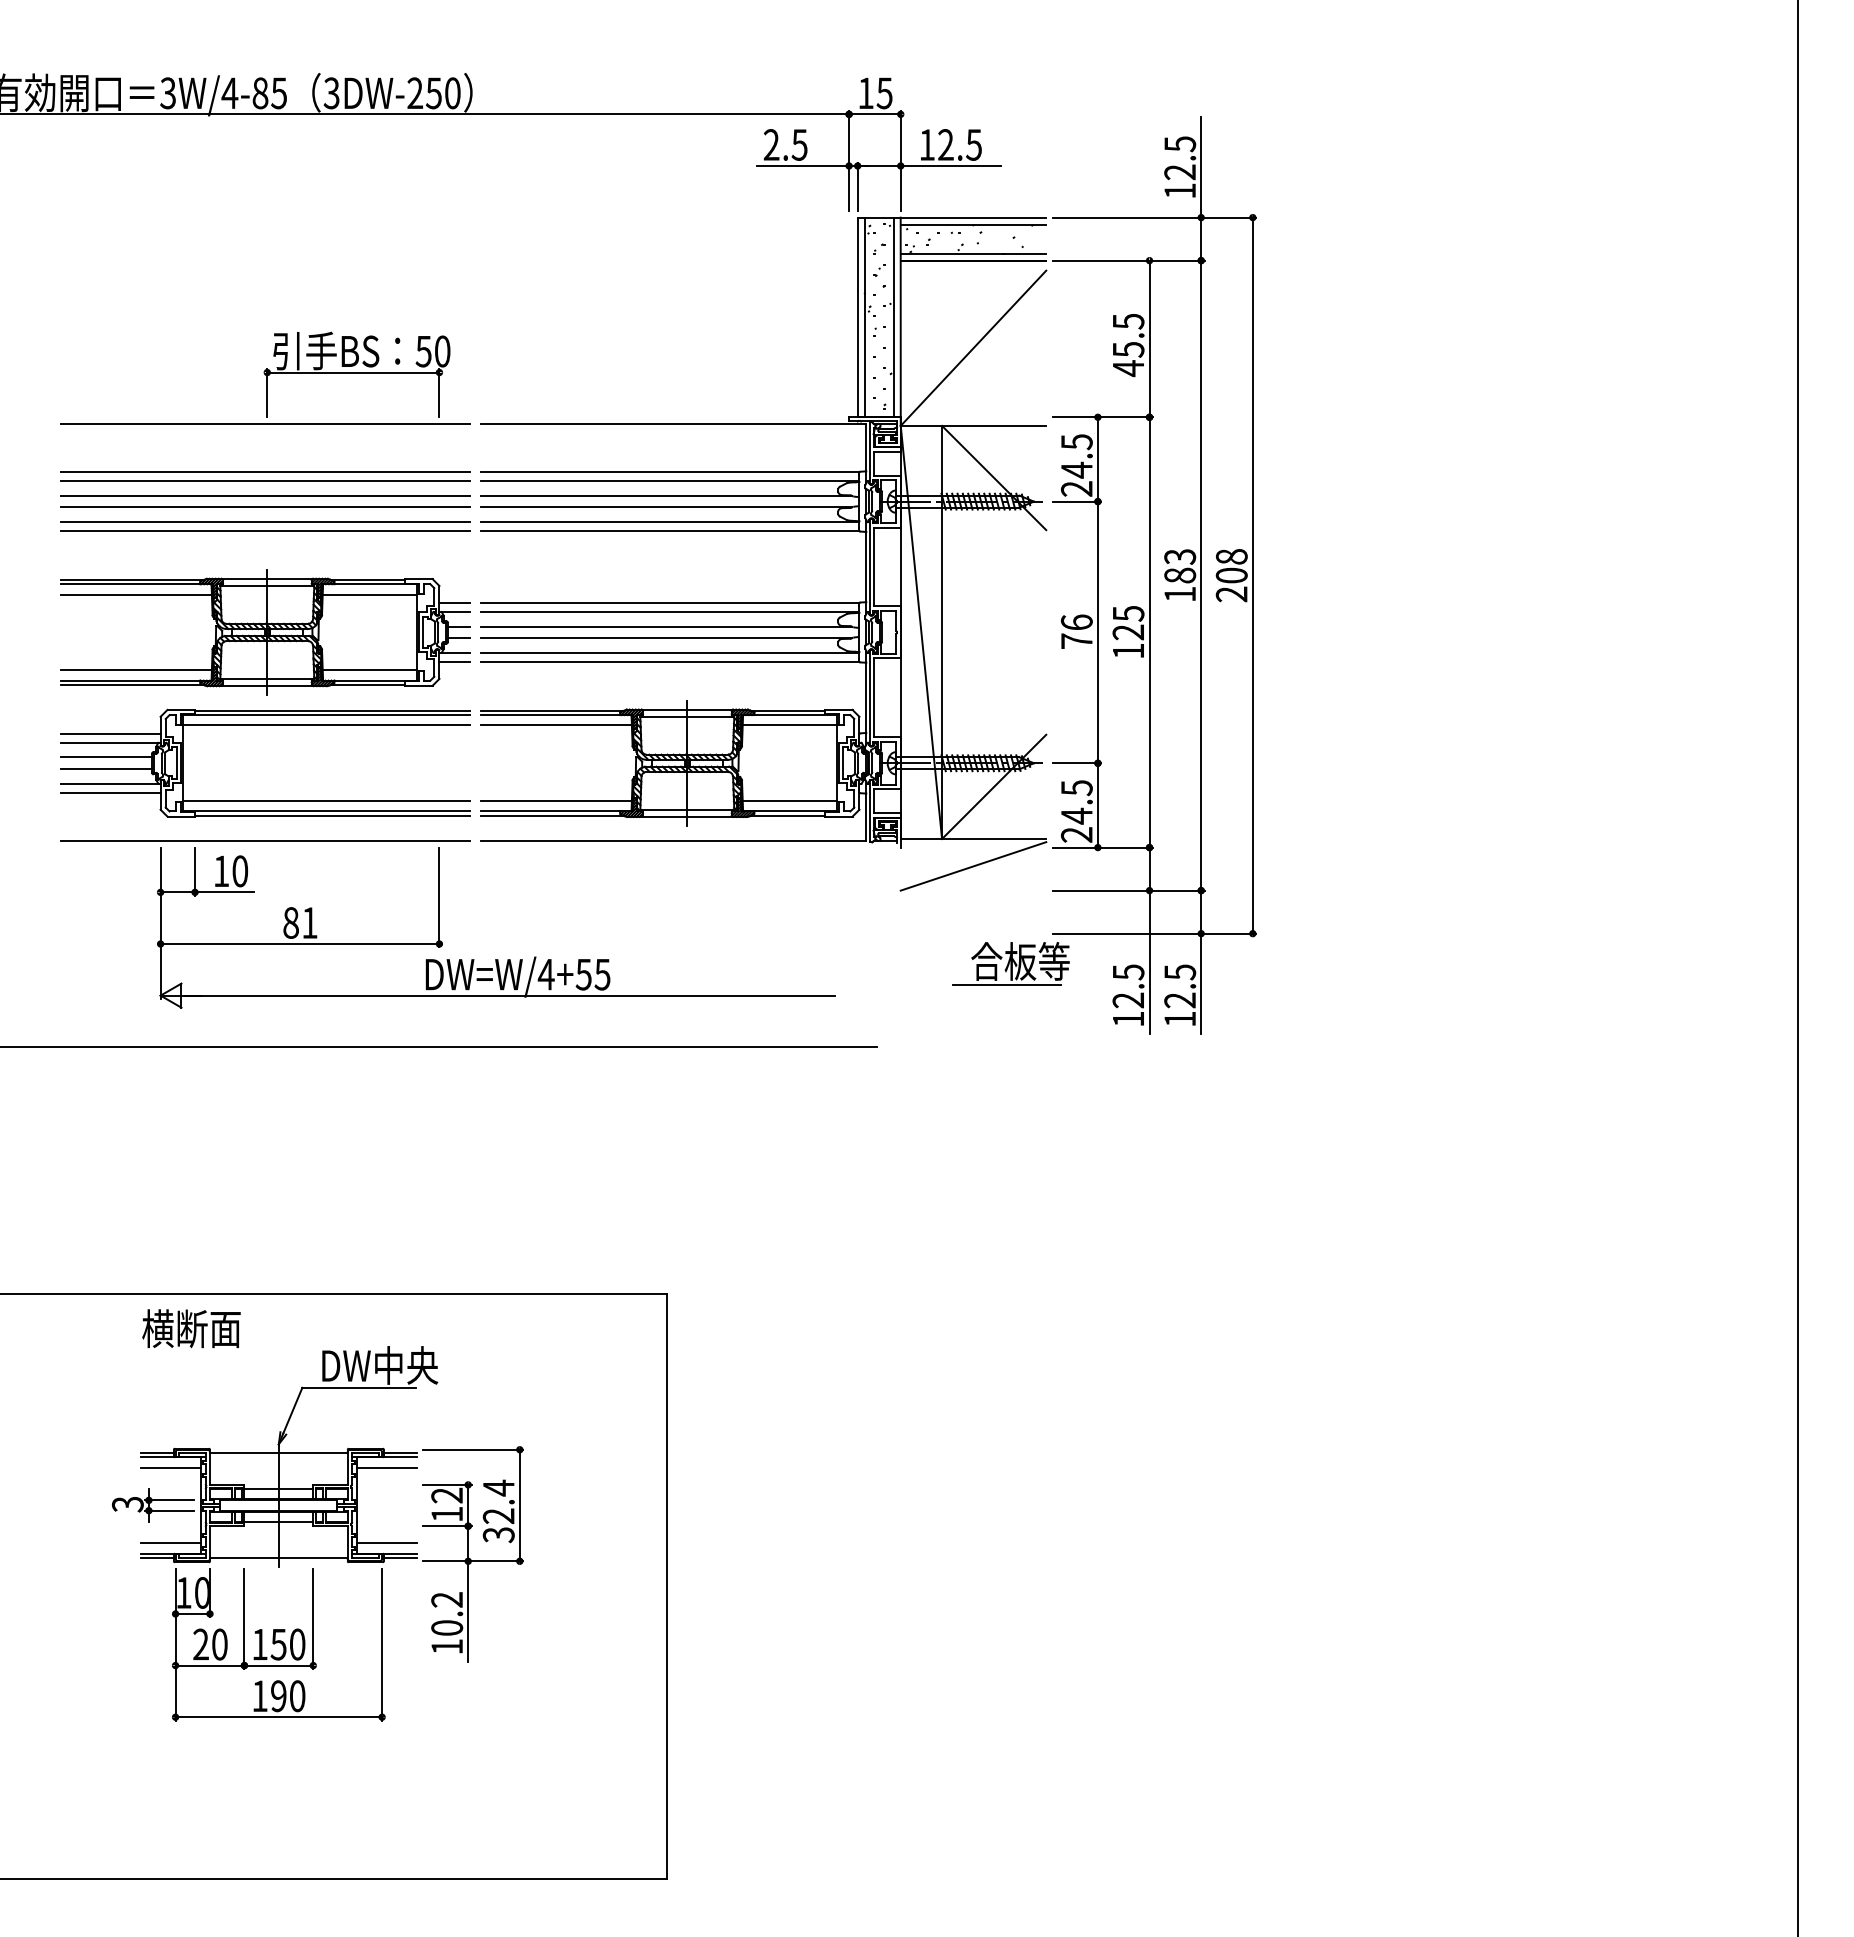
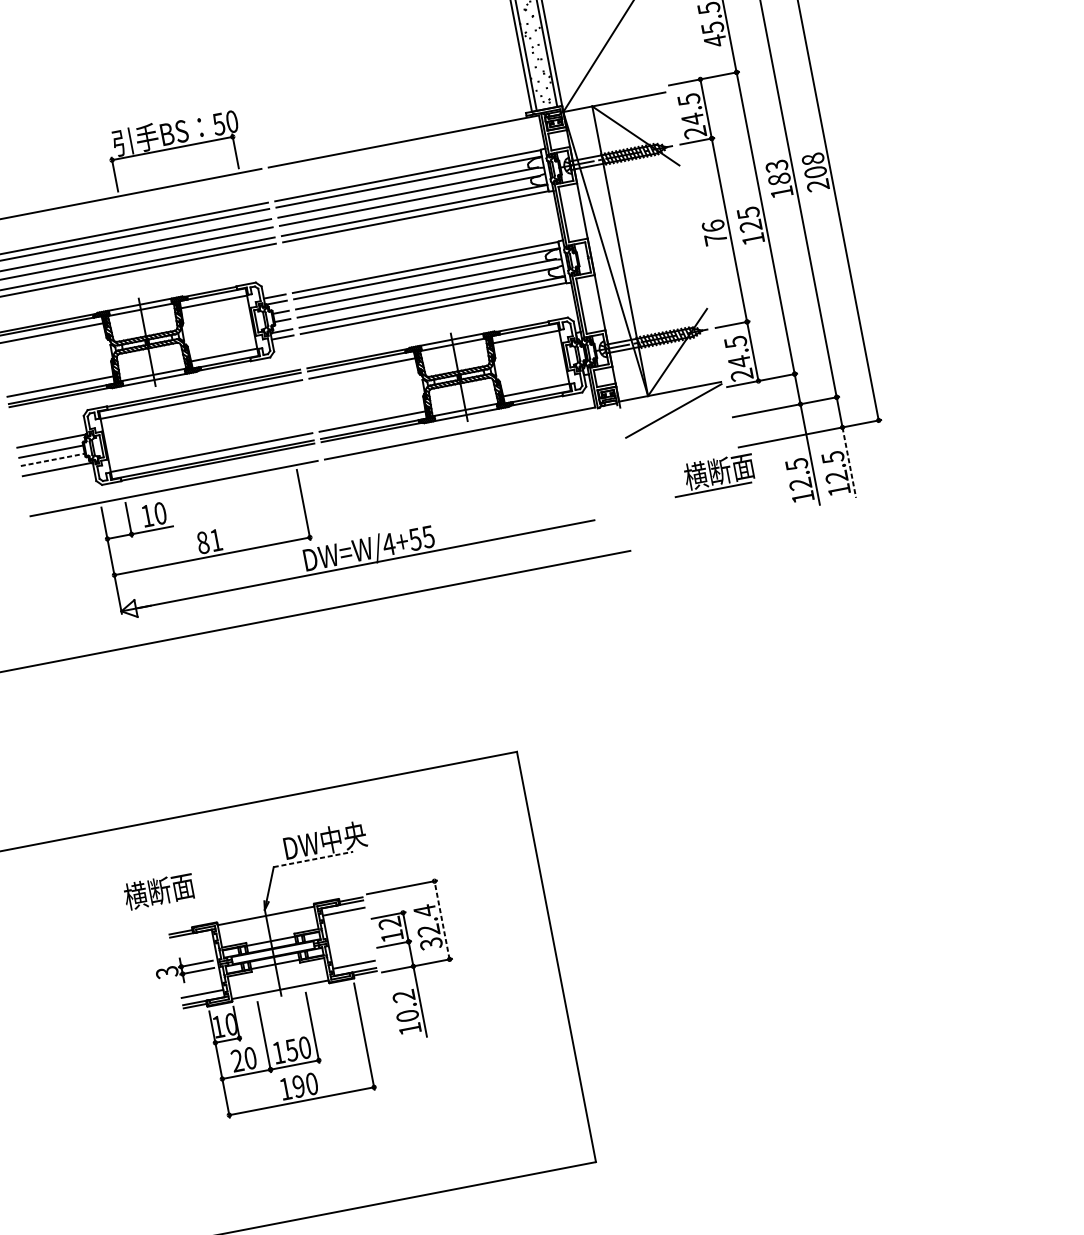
line: (110, 734) -> (51, 435), removed
line: (106, 769) -> (52, 460), solid -> dashed
line: (110, 792) -> (58, 475), removed
text: (1020, 961) -> (719, 471), 合板等 -> 横断面
line: (1201, 984) -> (849, 463), solid -> dashed
text: (191, 1328) -> (159, 891), moved
line: (359, 1387) -> (313, 859), solid -> dashed
line: (170, 1467) -> (192, 940), removed
line: (519, 1505) -> (441, 920), solid -> dashed

